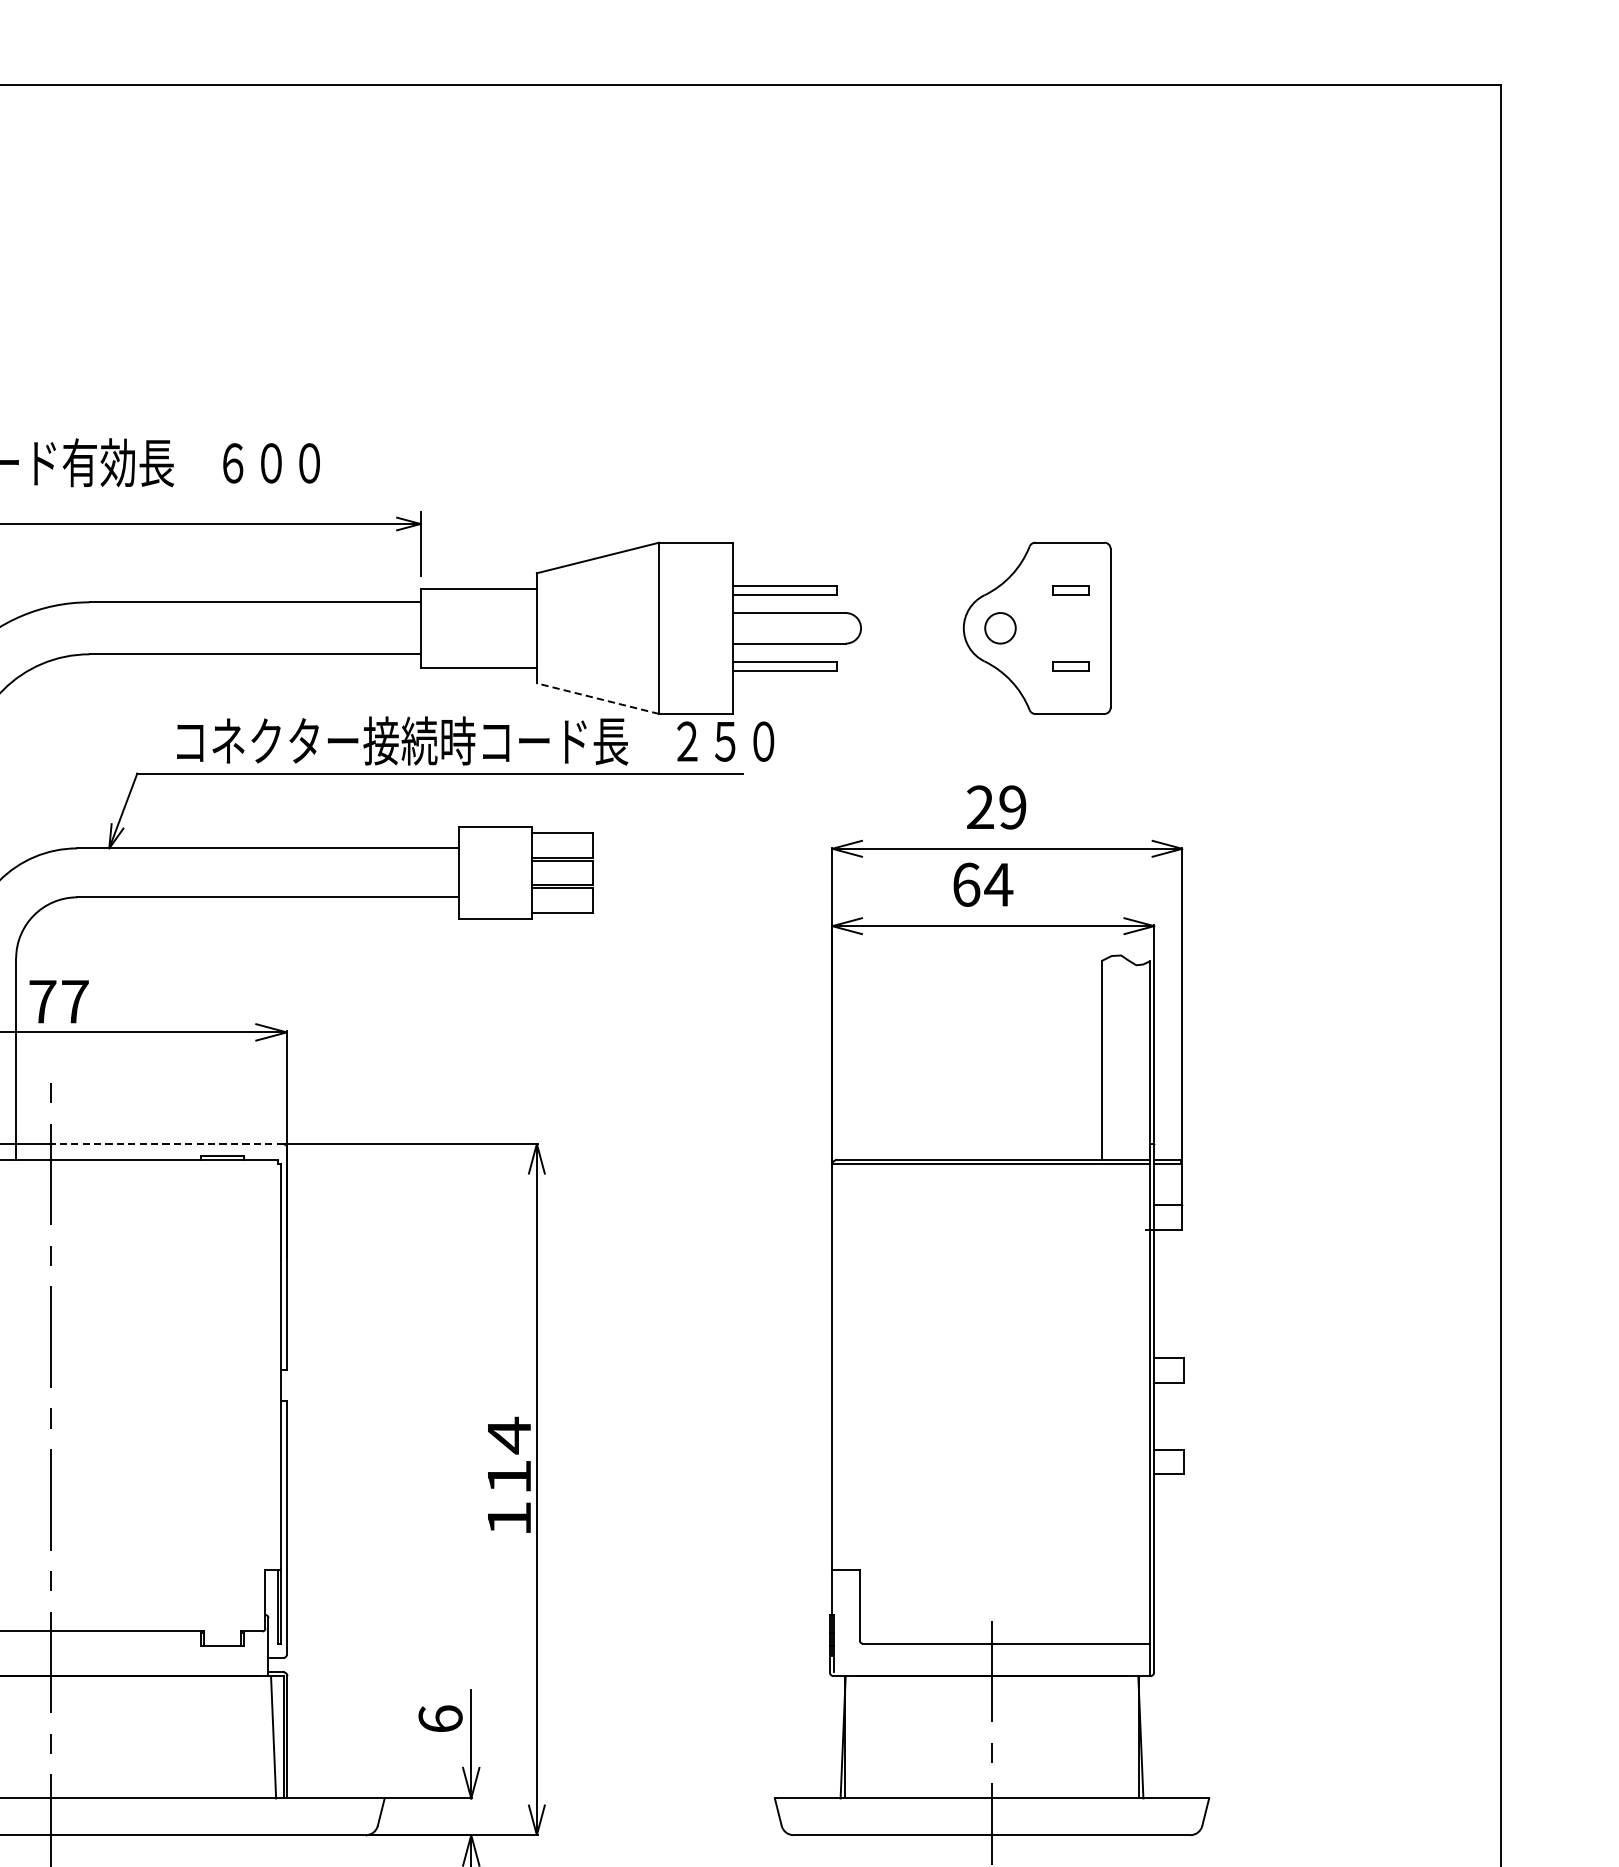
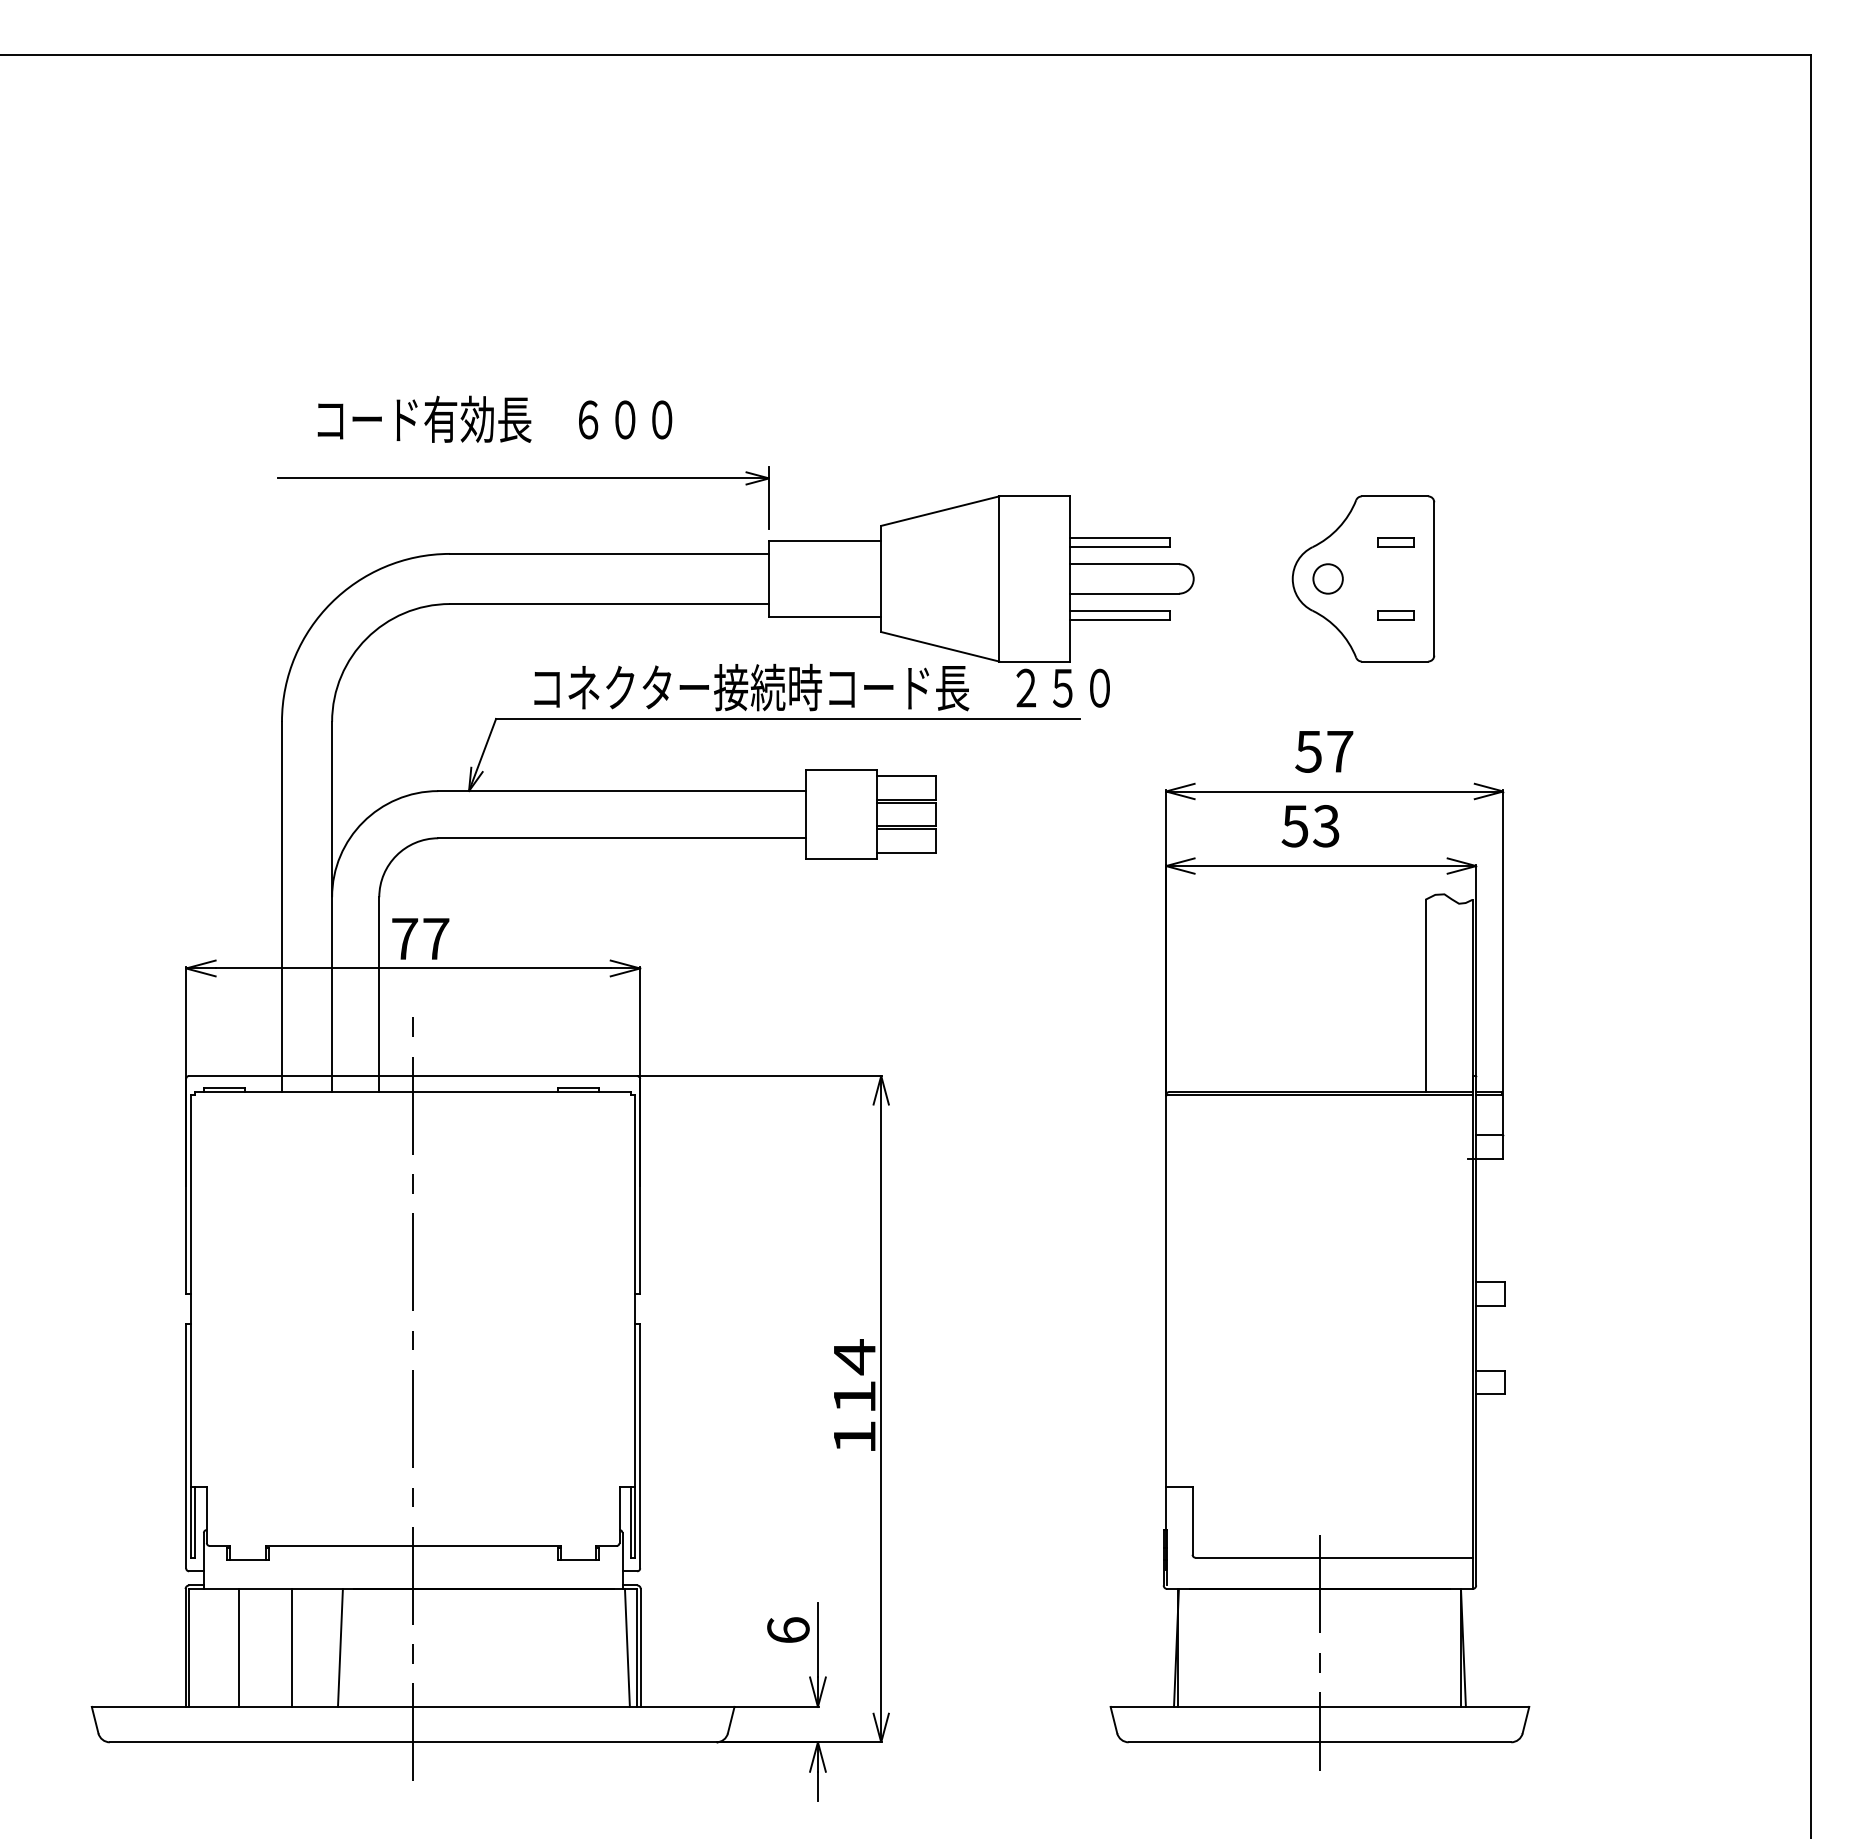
line: (598, 698) -> (940, 646), dashed -> solid
text: (996, 807) -> (1324, 751), 29 -> 57
text: (982, 885) -> (1310, 826), 64 -> 53
line: (166, 1144) -> (524, 1076), dashed -> solid

